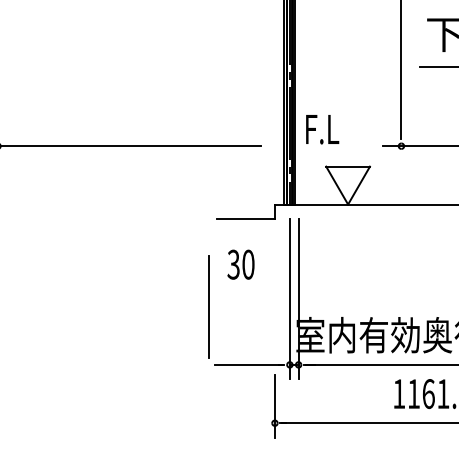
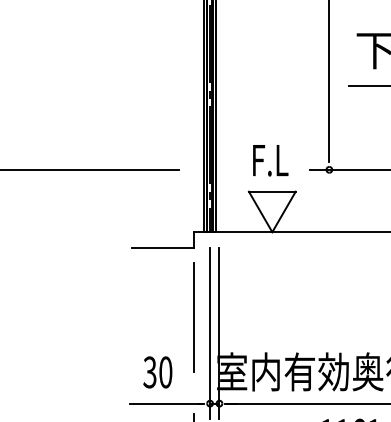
text: (322, 129) -> (270, 160), moved
text: (240, 264) -> (157, 372), moved
line: (208, 306) -> (193, 317), moved

